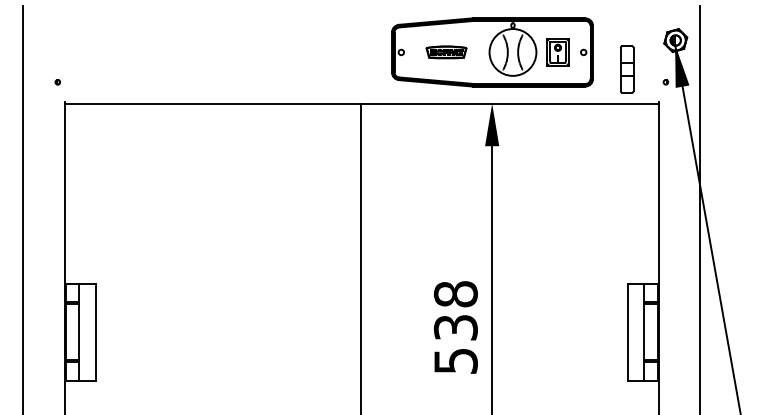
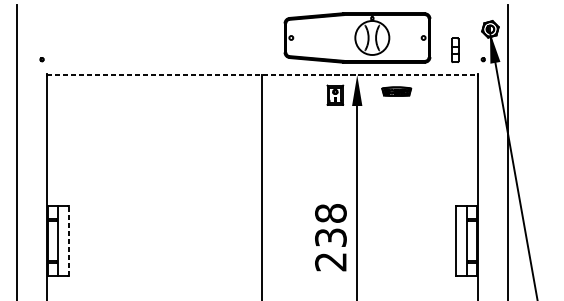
part: (446, 52) -> (396, 91), moved
part: (557, 52) -> (334, 95), moved
part: (627, 69) -> (455, 50), size x0.7
line: (361, 103) -> (262, 75), solid -> dashed
line: (95, 332) -> (69, 241), solid -> dashed
text: (455, 361) -> (330, 262), 538 -> 238

